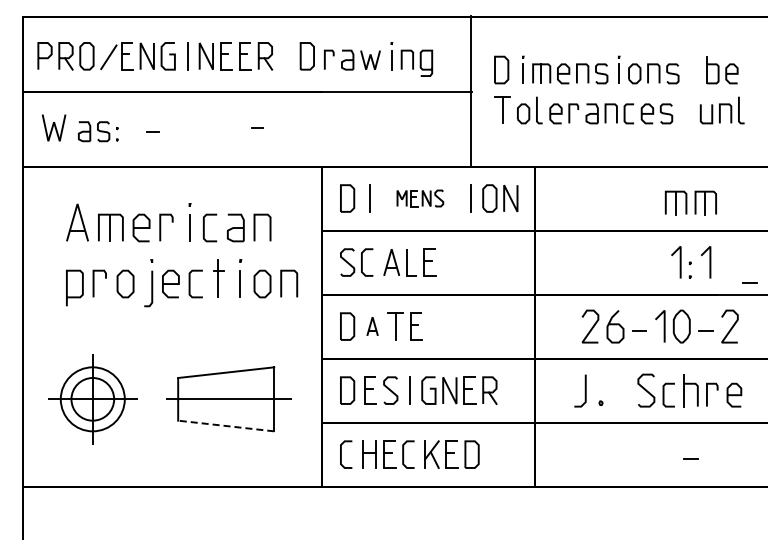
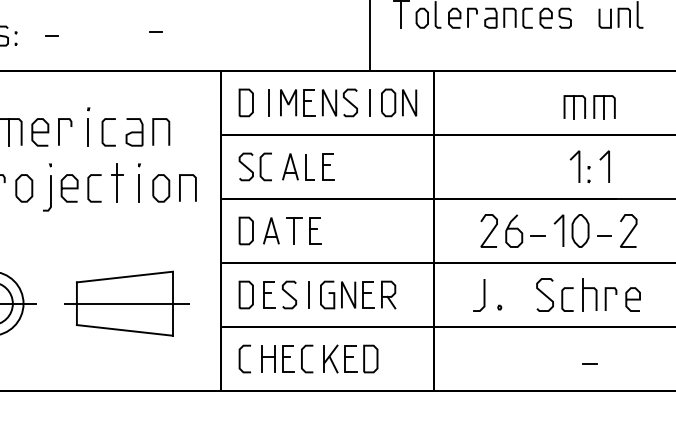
part: (420, 198) -> (319, 102), size x1.67
line: (749, 282) -> (648, 186), removed
part: (372, 326) -> (271, 230), size x1.43
line: (225, 425) -> (124, 329), dashed -> solid

